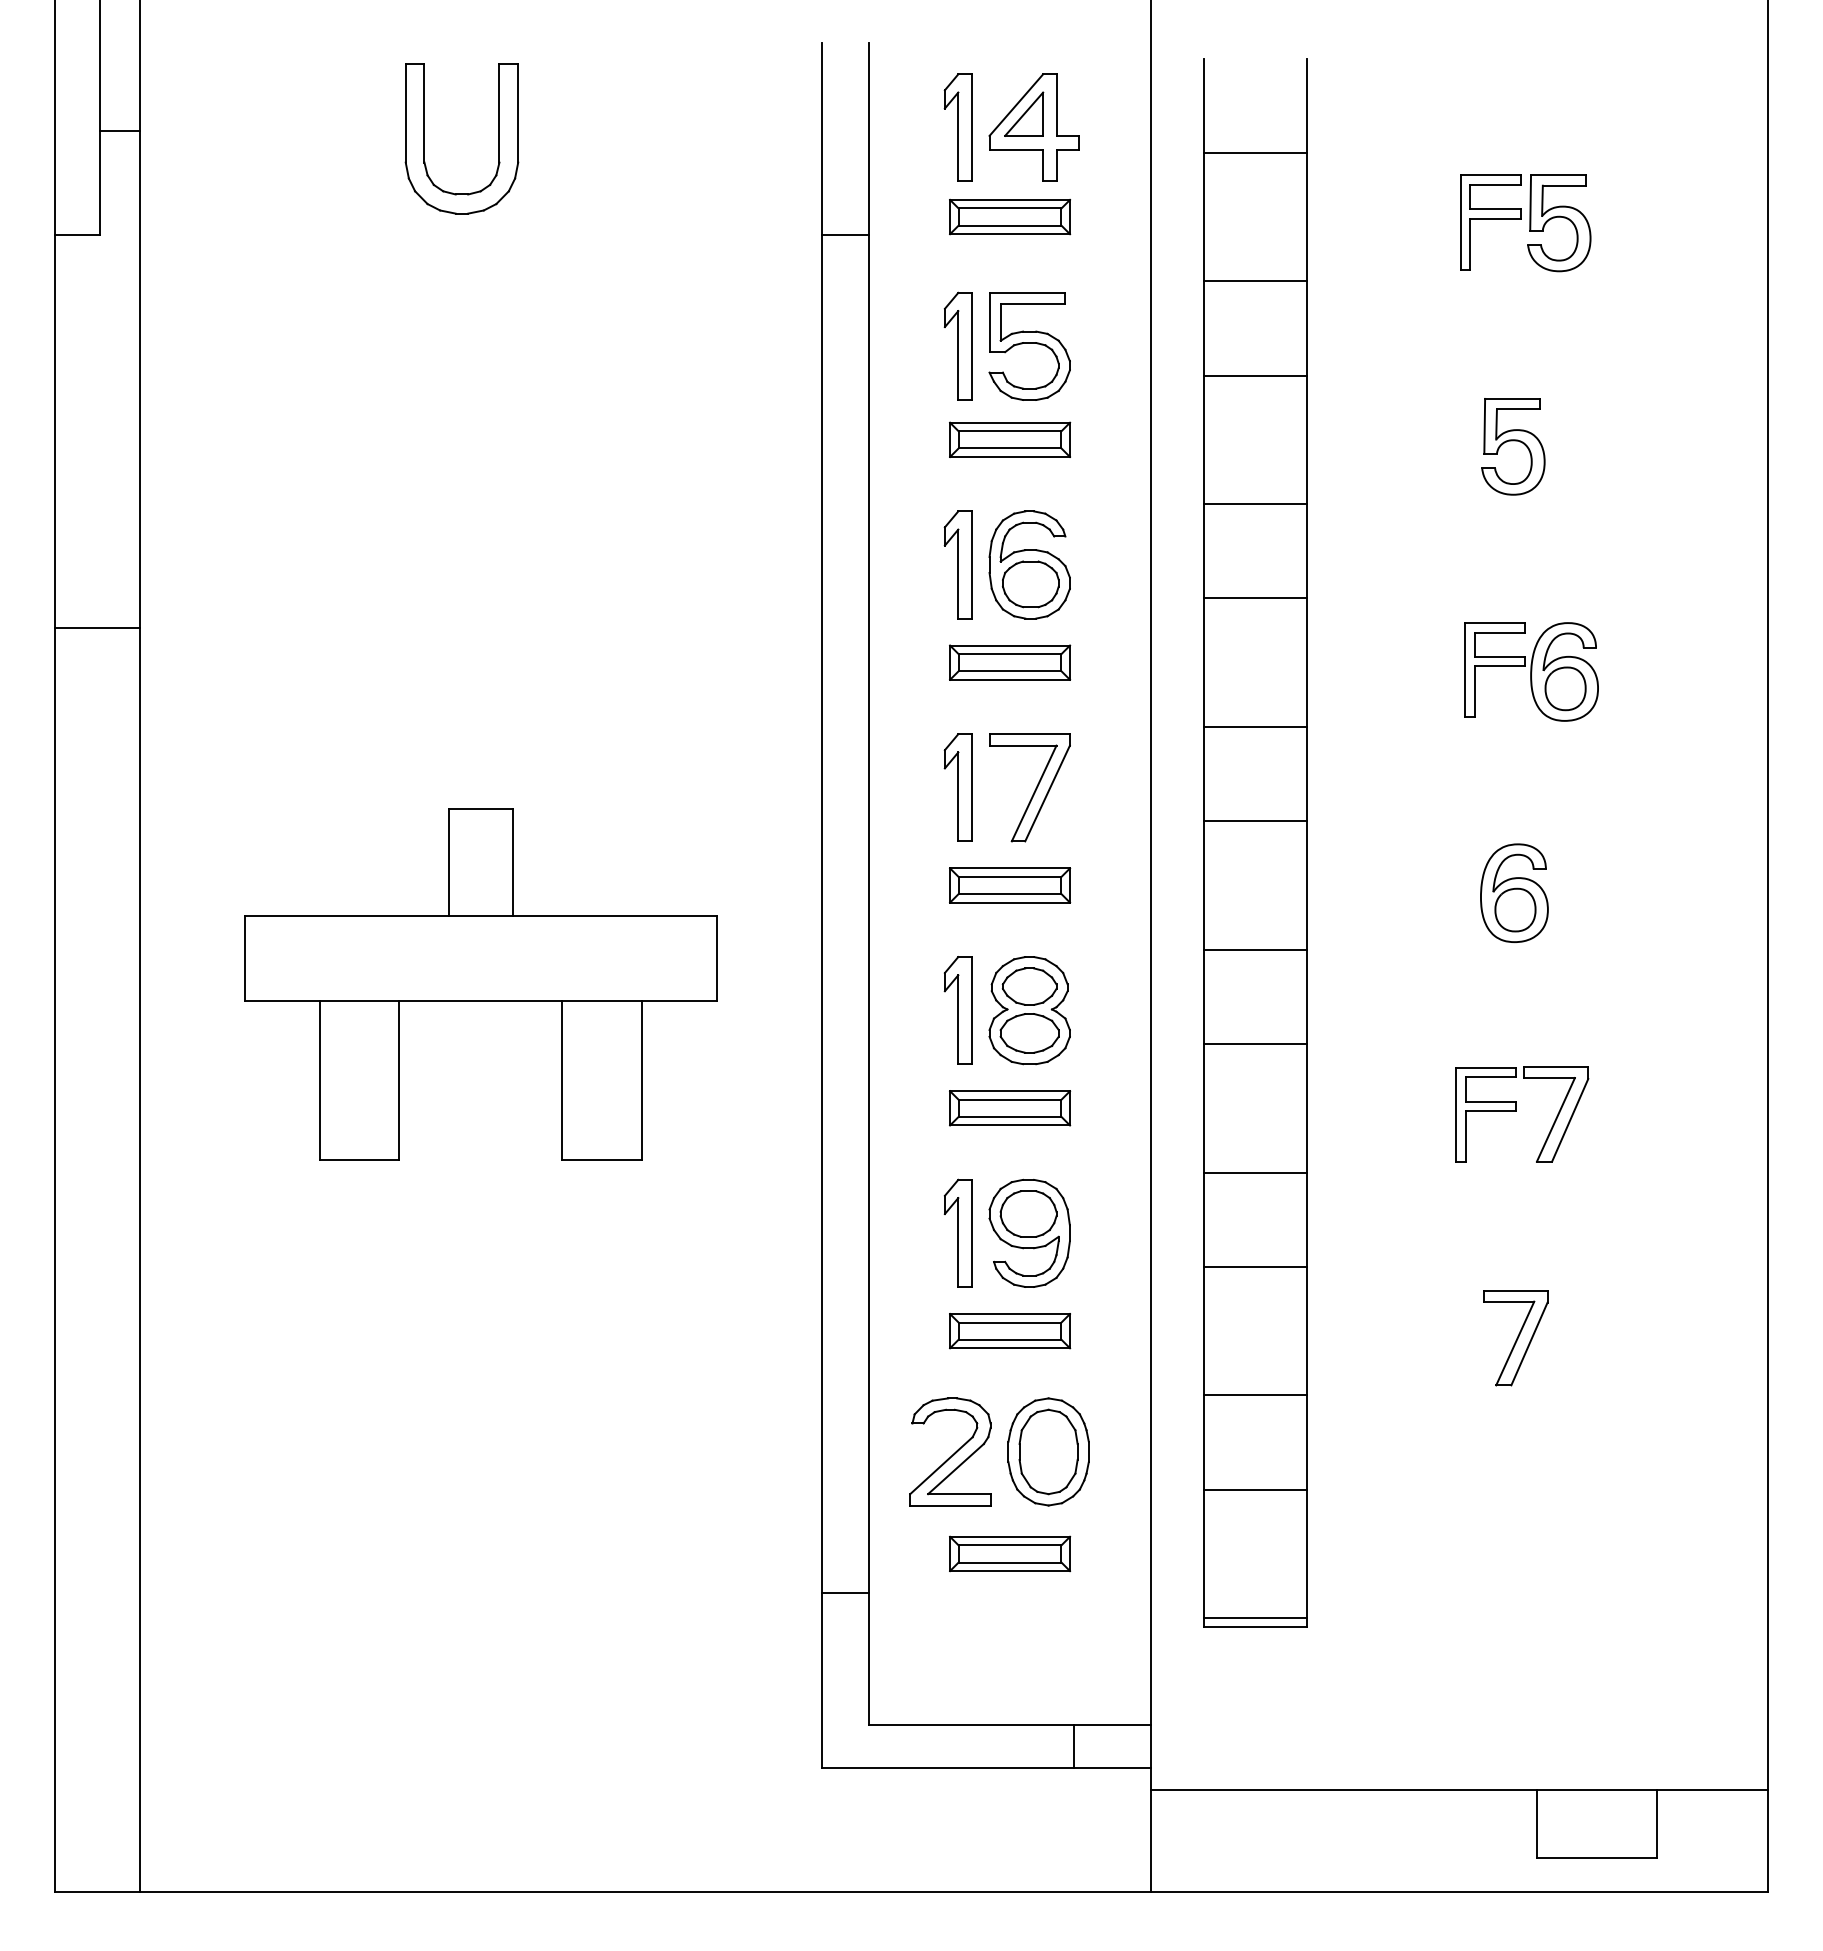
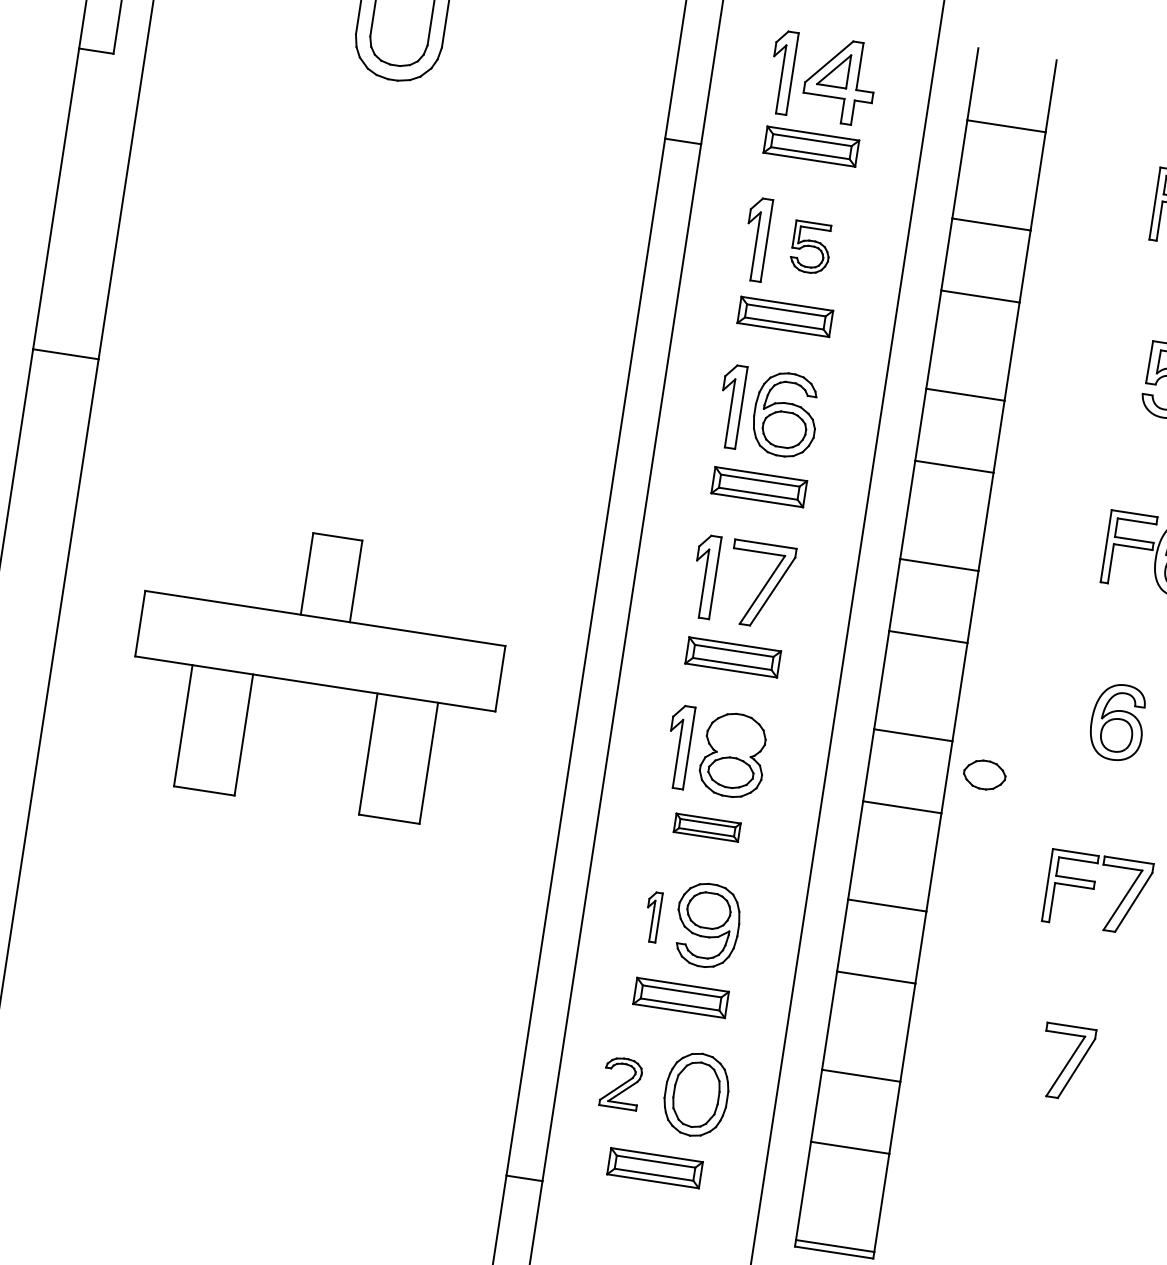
part: (1029, 346) -> (811, 247), size x0.6
part: (1029, 986) -> (984, 774), moved
part: (1010, 1108) -> (707, 827), size x0.7
part: (957, 1232) -> (652, 916), size x0.6
part: (950, 1451) -> (621, 1082), size x0.6

